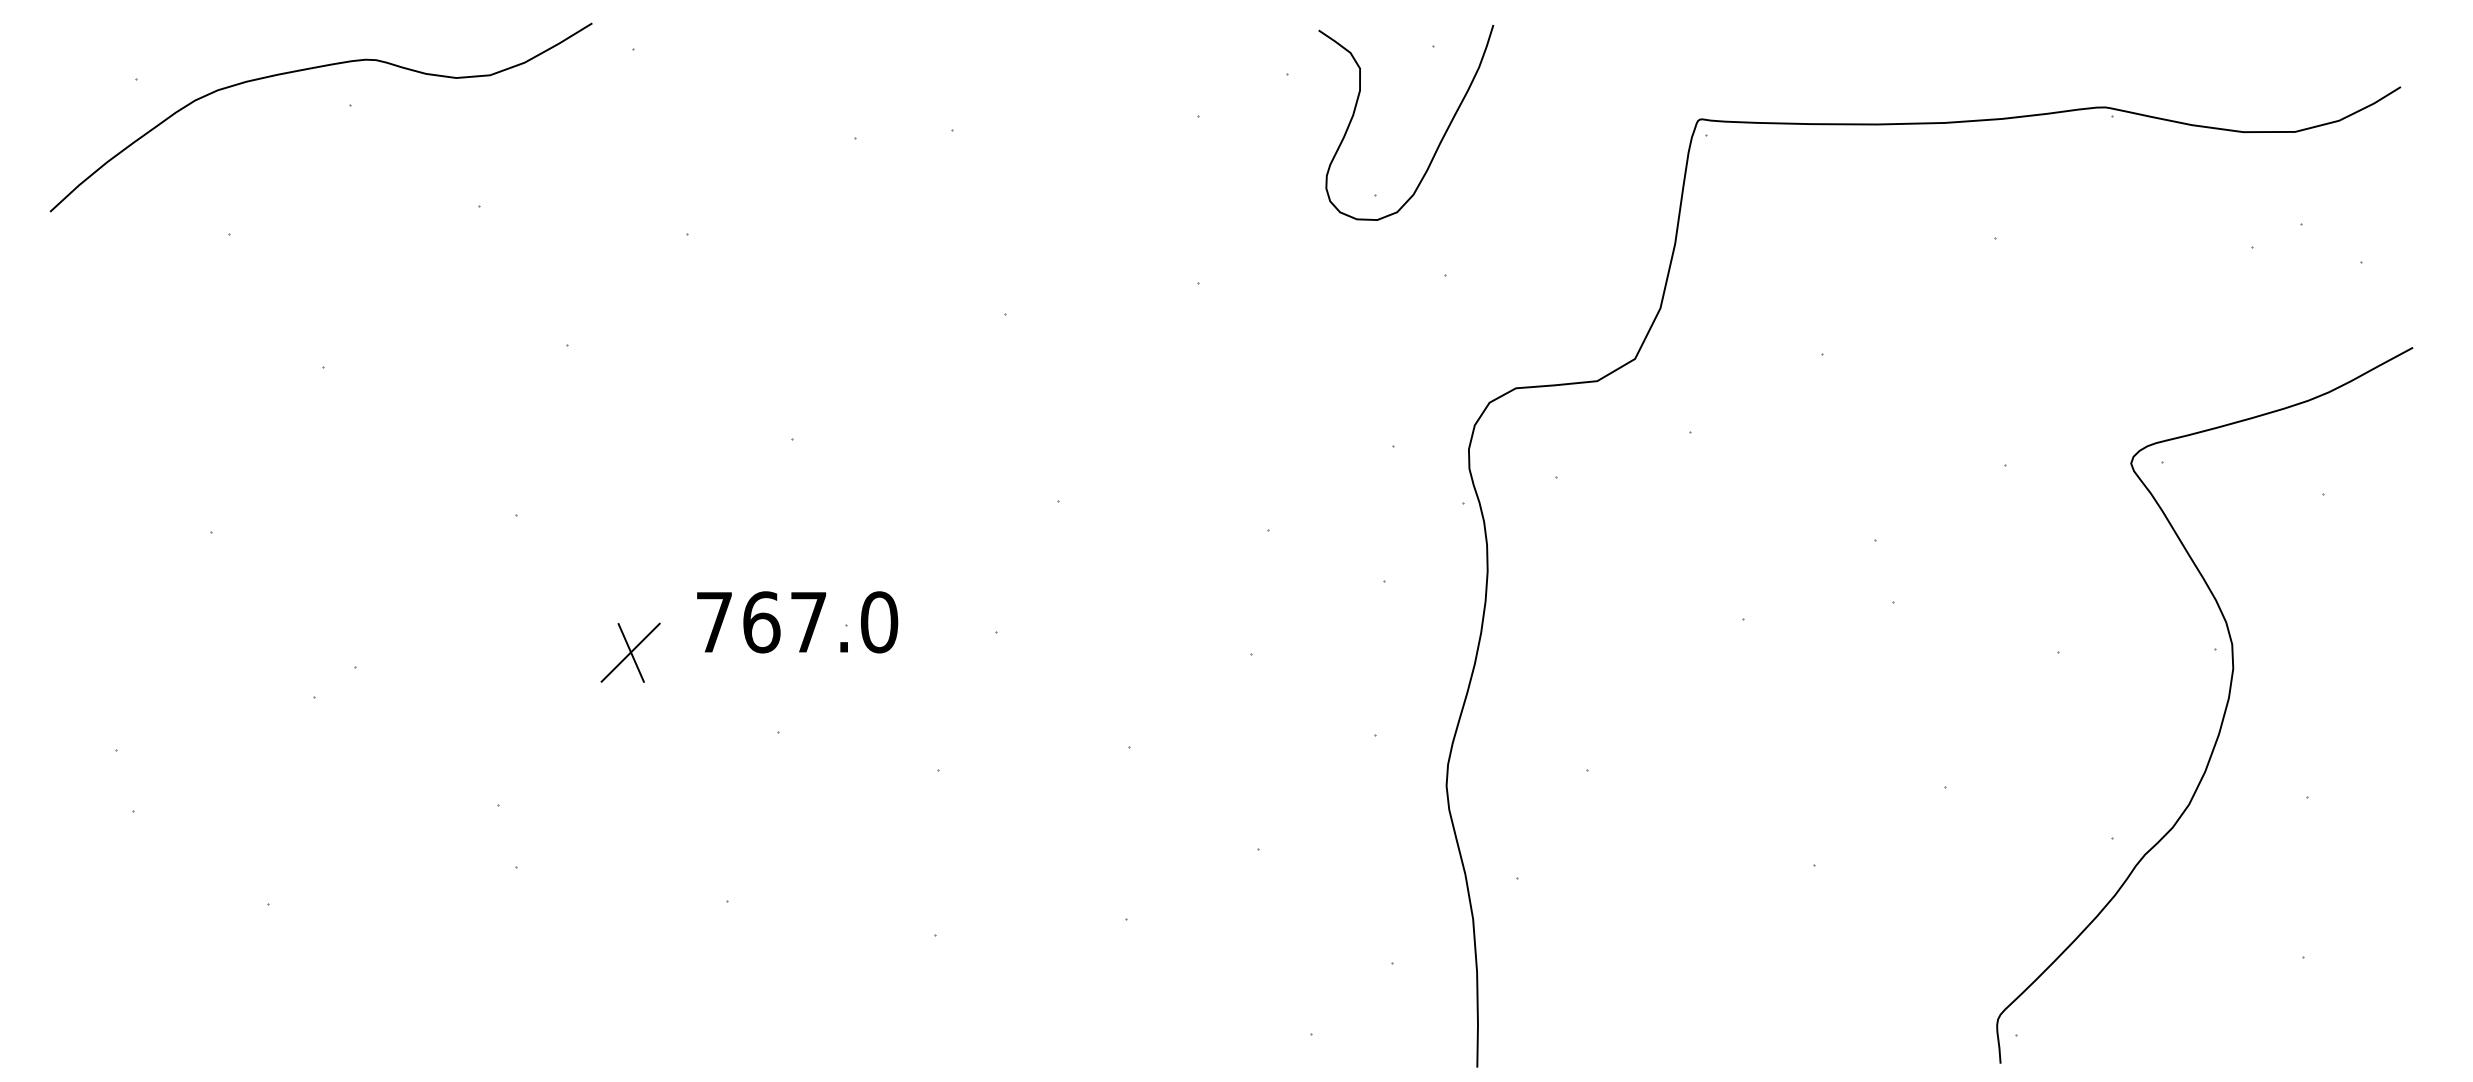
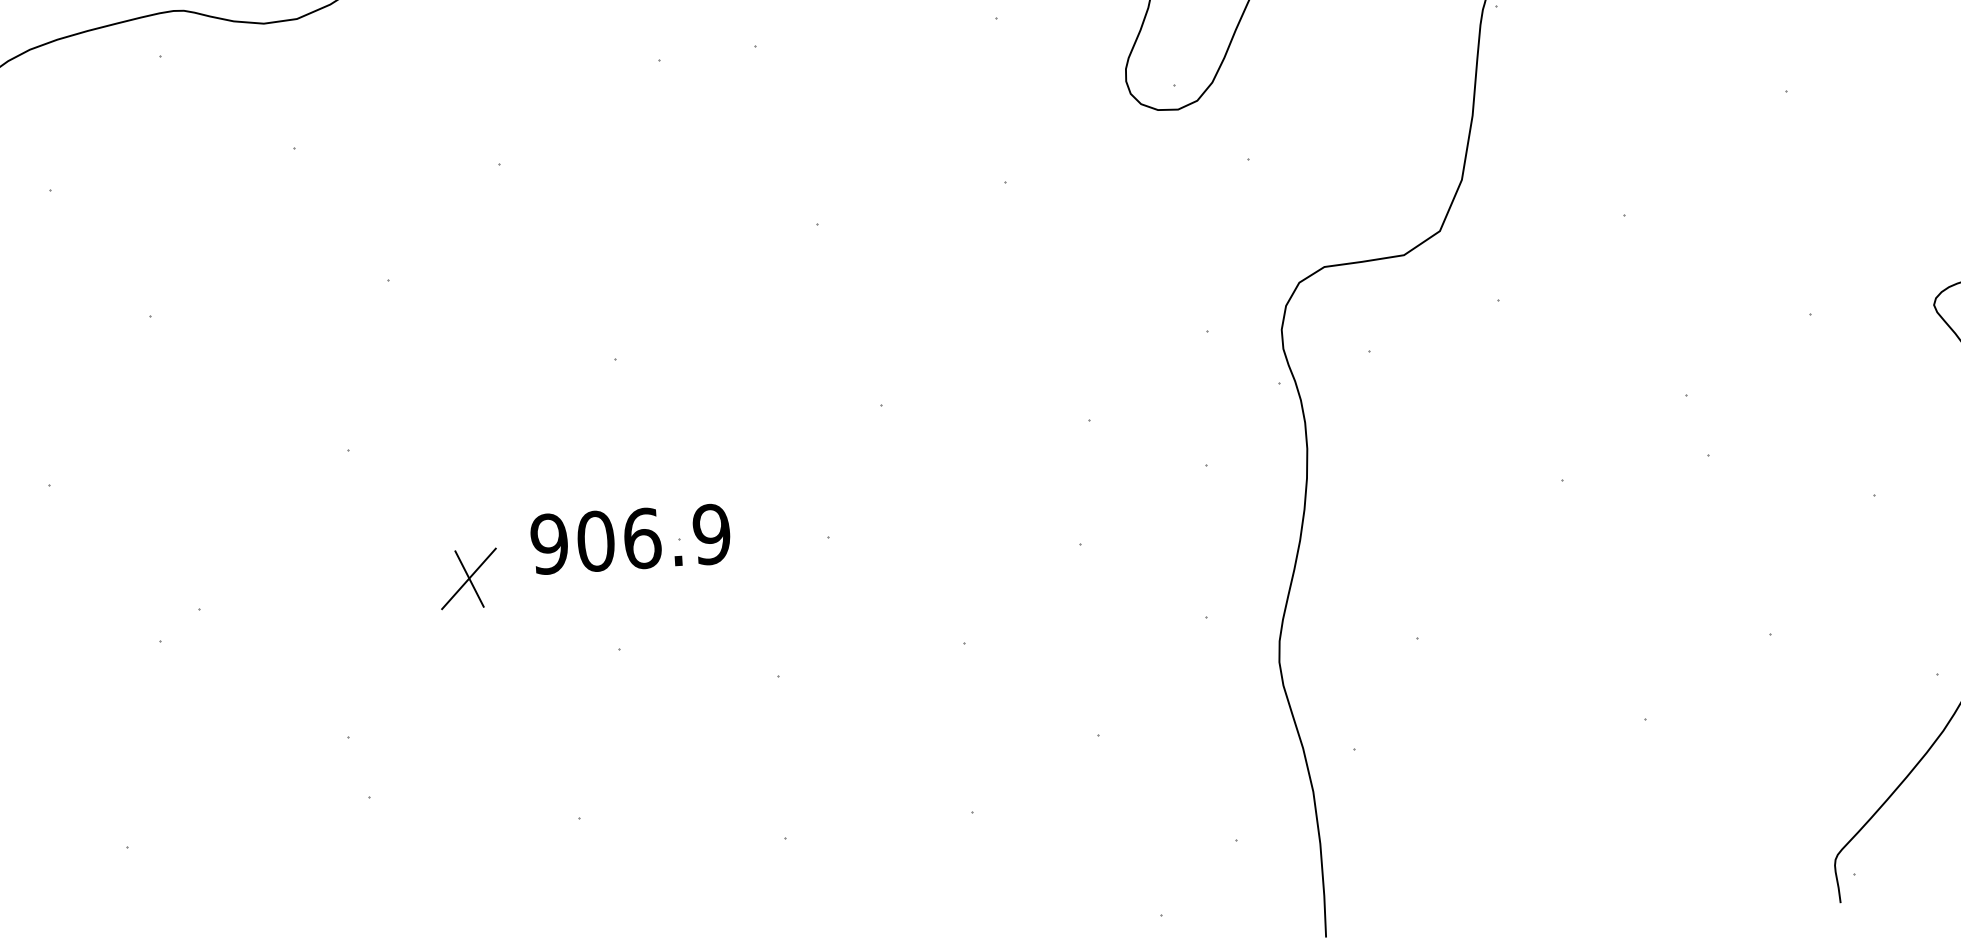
text: (796, 622) -> (630, 539), 767.0 -> 906.9

